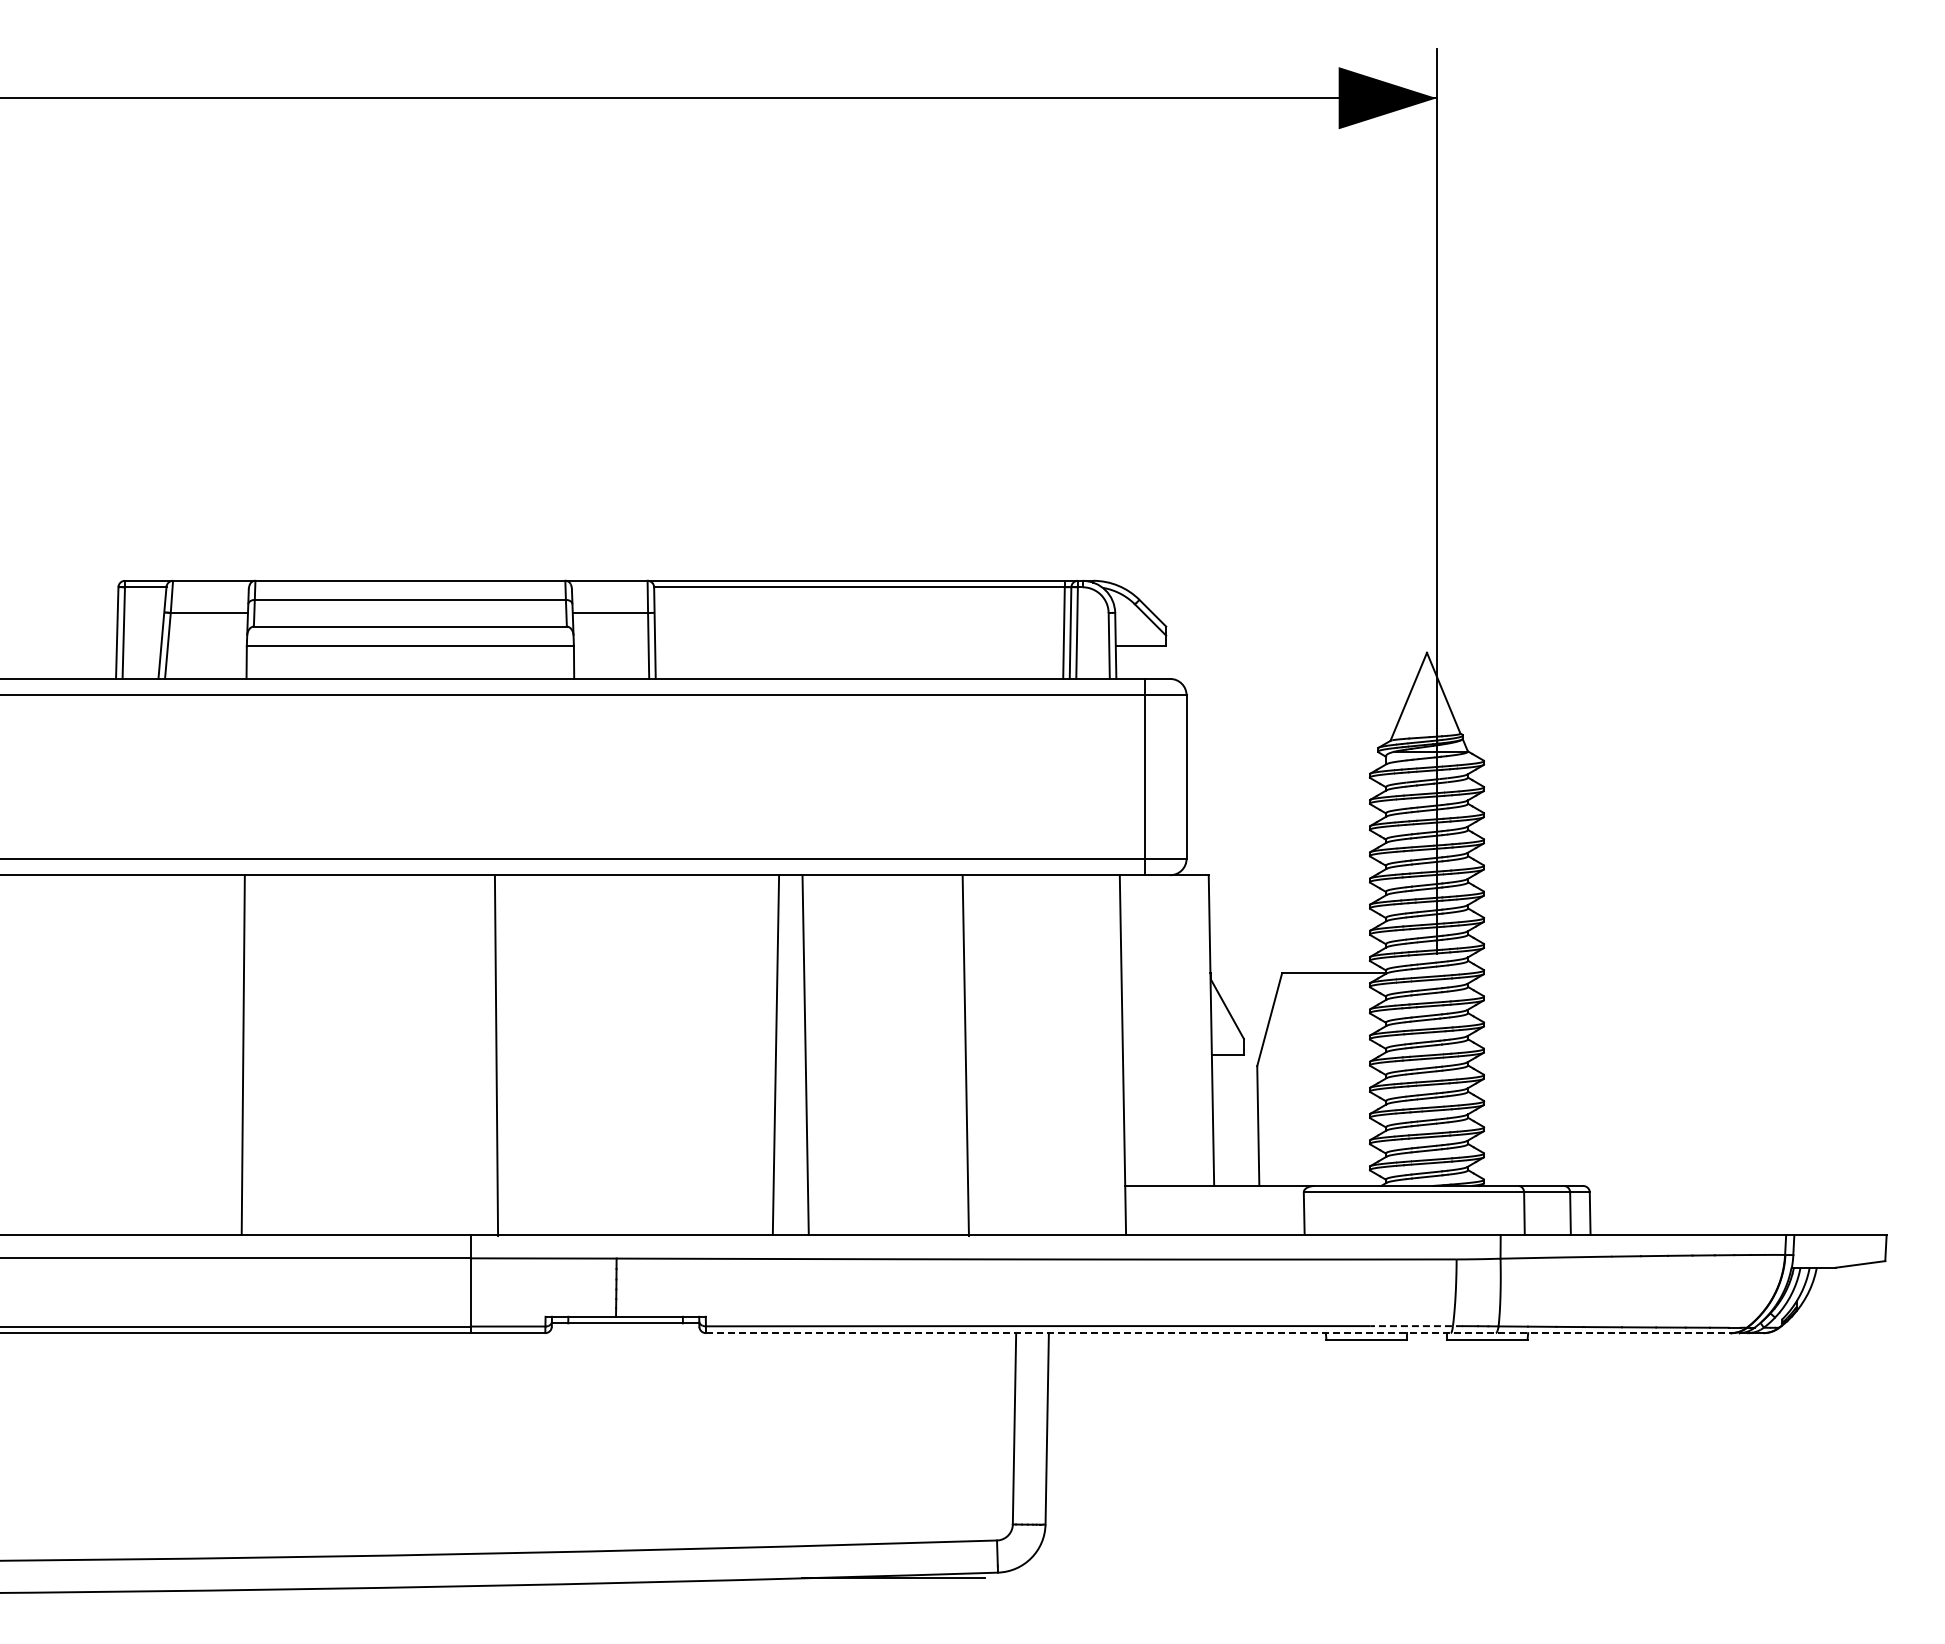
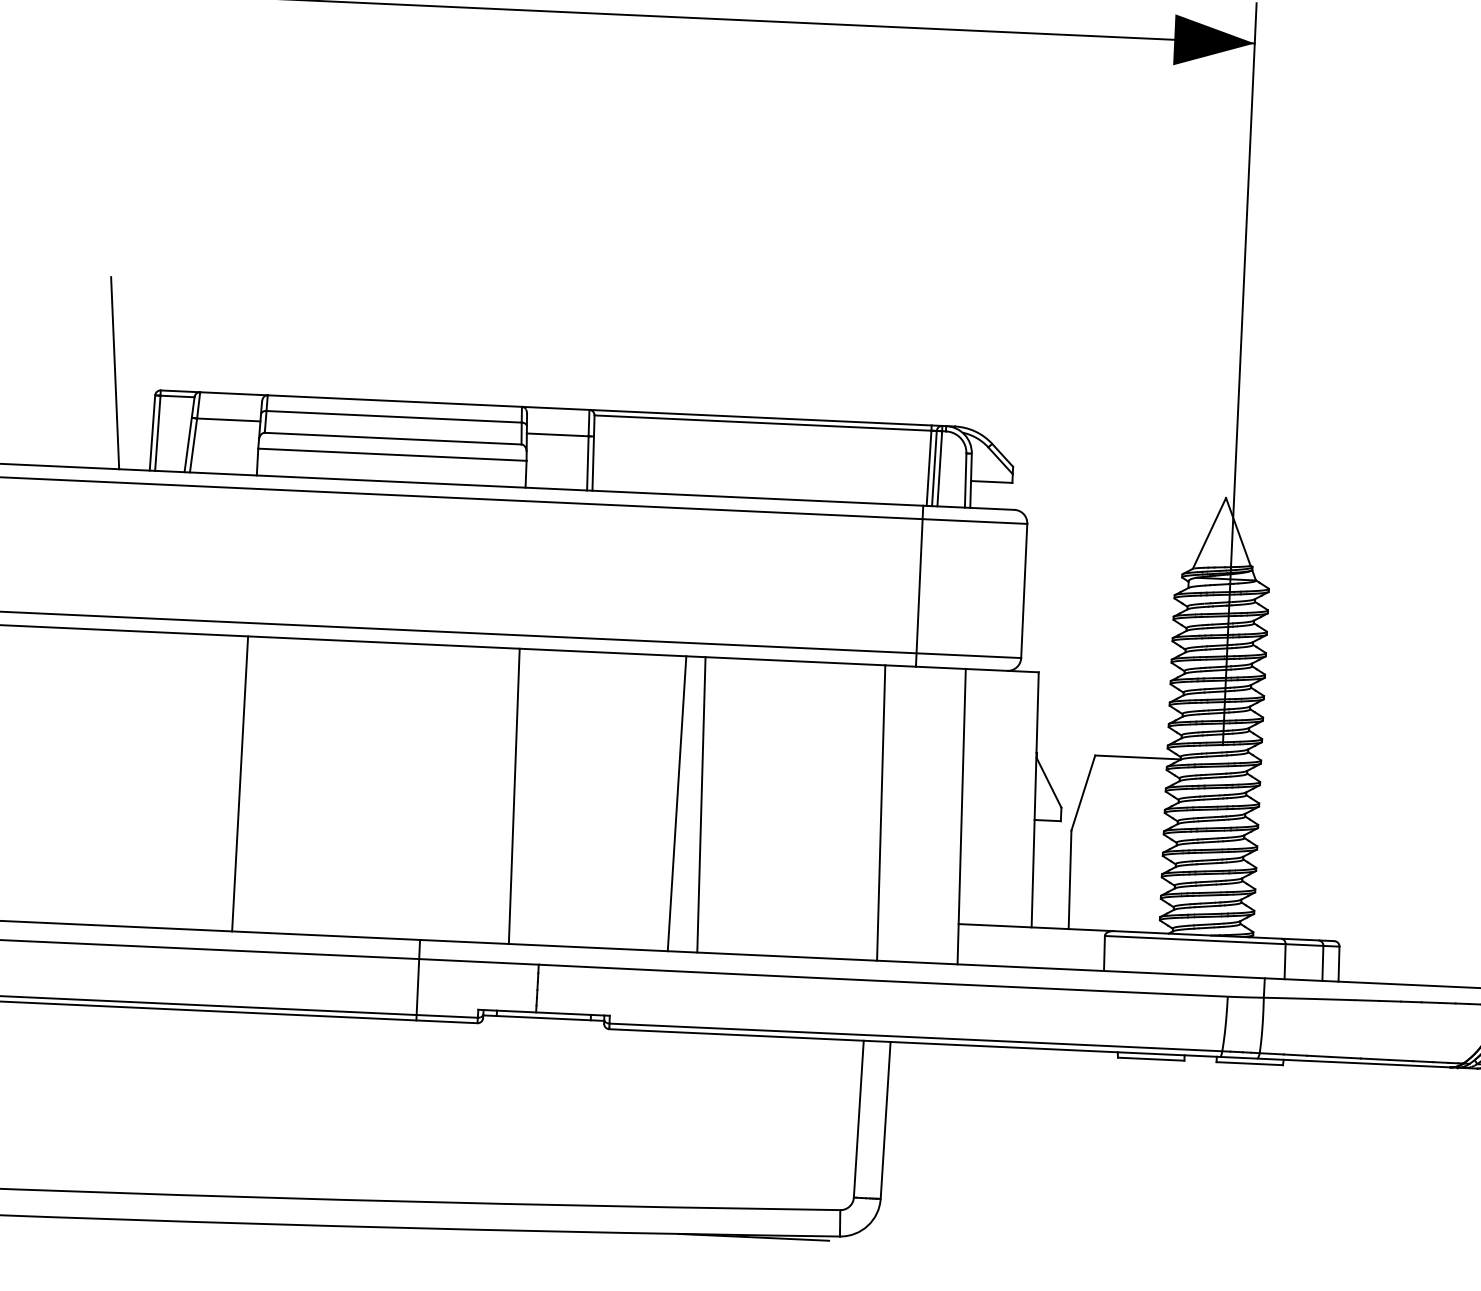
line: (68, 561) -> (115, 372), added
line: (1145, 776) -> (920, 585), moved
line: (496, 1056) -> (514, 796), moved
line: (965, 1056) -> (880, 813), moved
line: (1416, 1326) -> (1192, 1050), dashed -> solid
line: (1222, 1333) -> (1032, 1048), dashed -> solid

